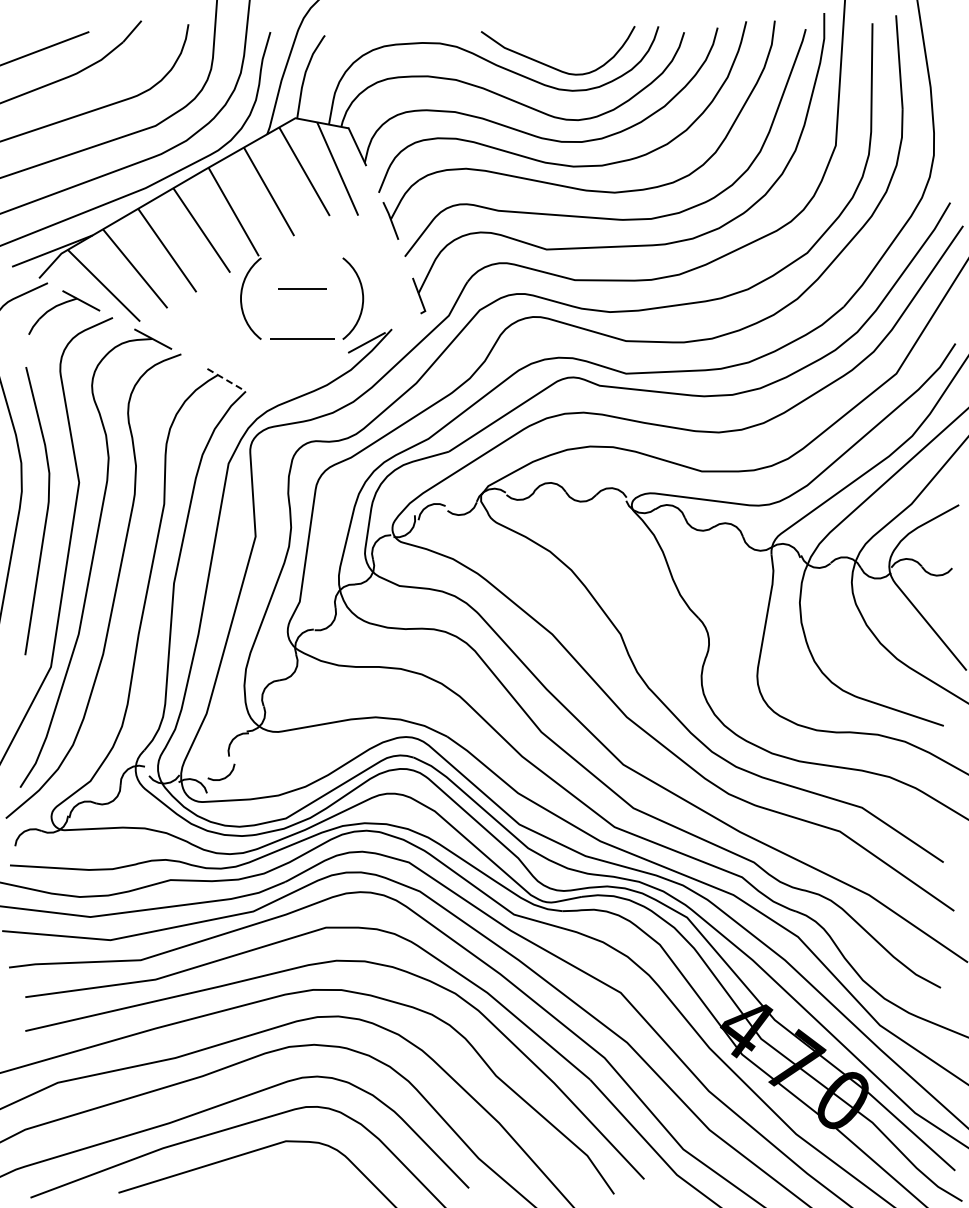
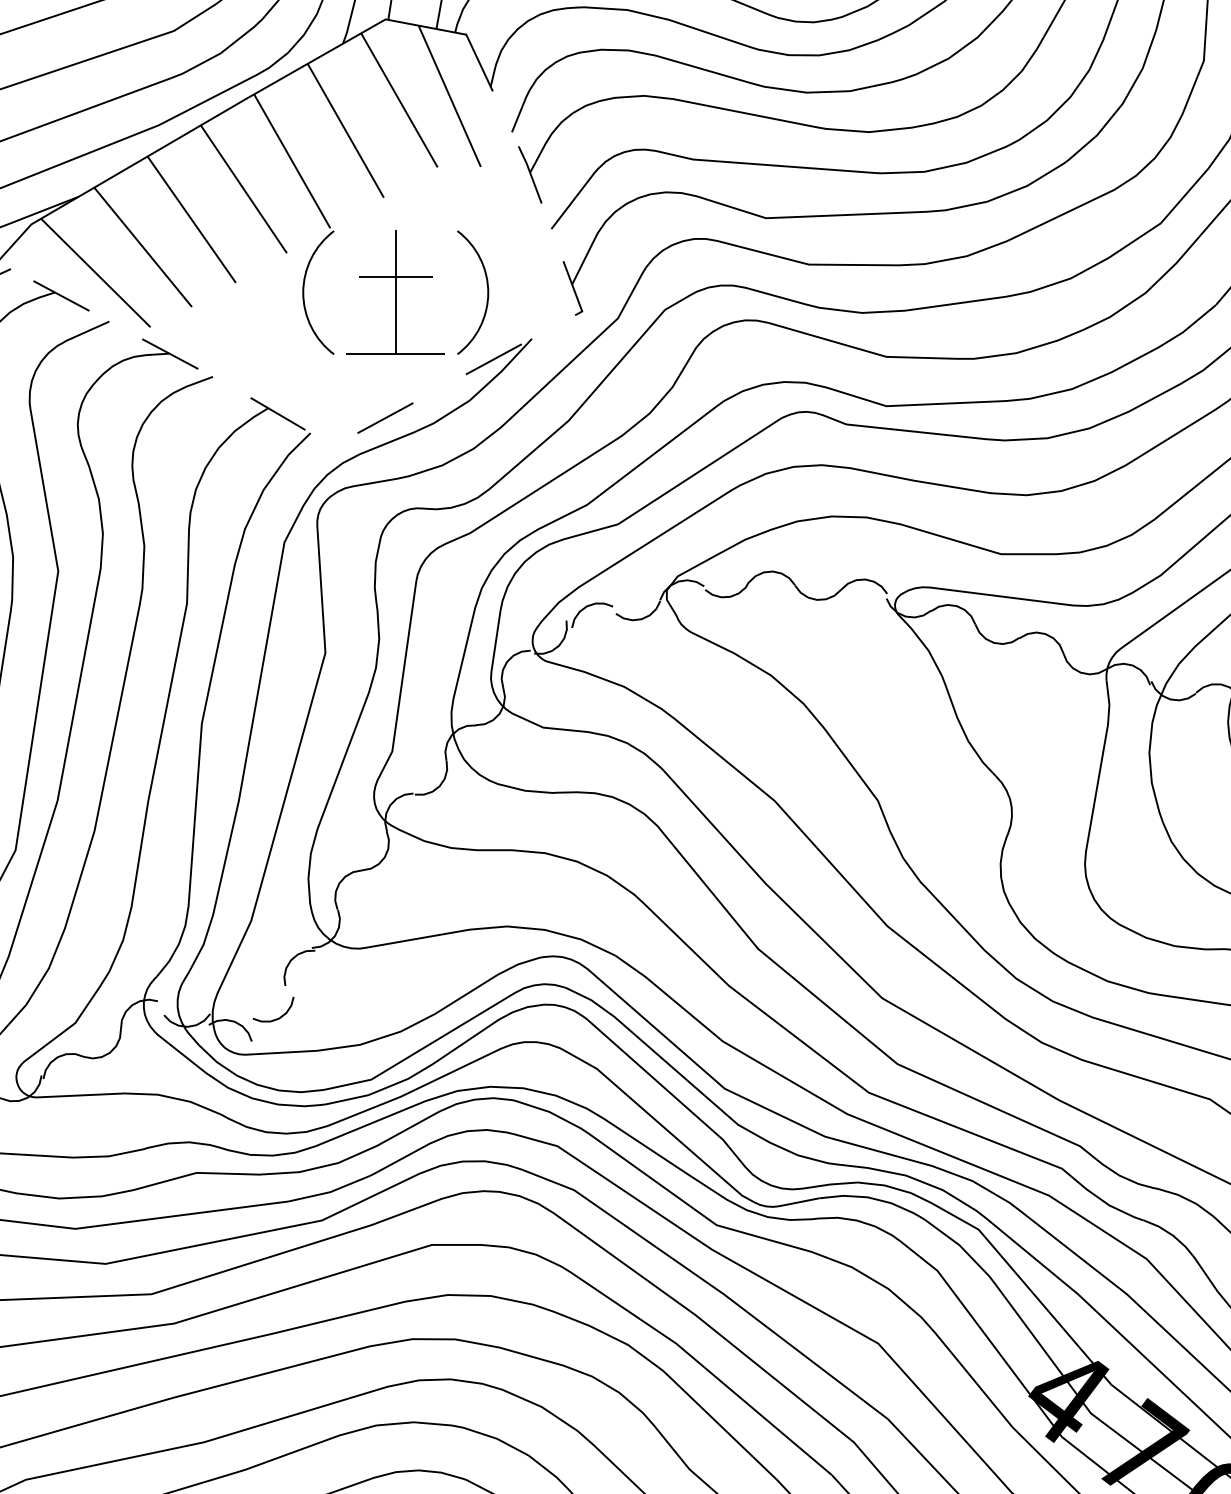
line: (302, 298) -> (396, 292), added
line: (223, 378) -> (276, 413), dashed -> solid
line: (295, 381) -> (385, 418), added

